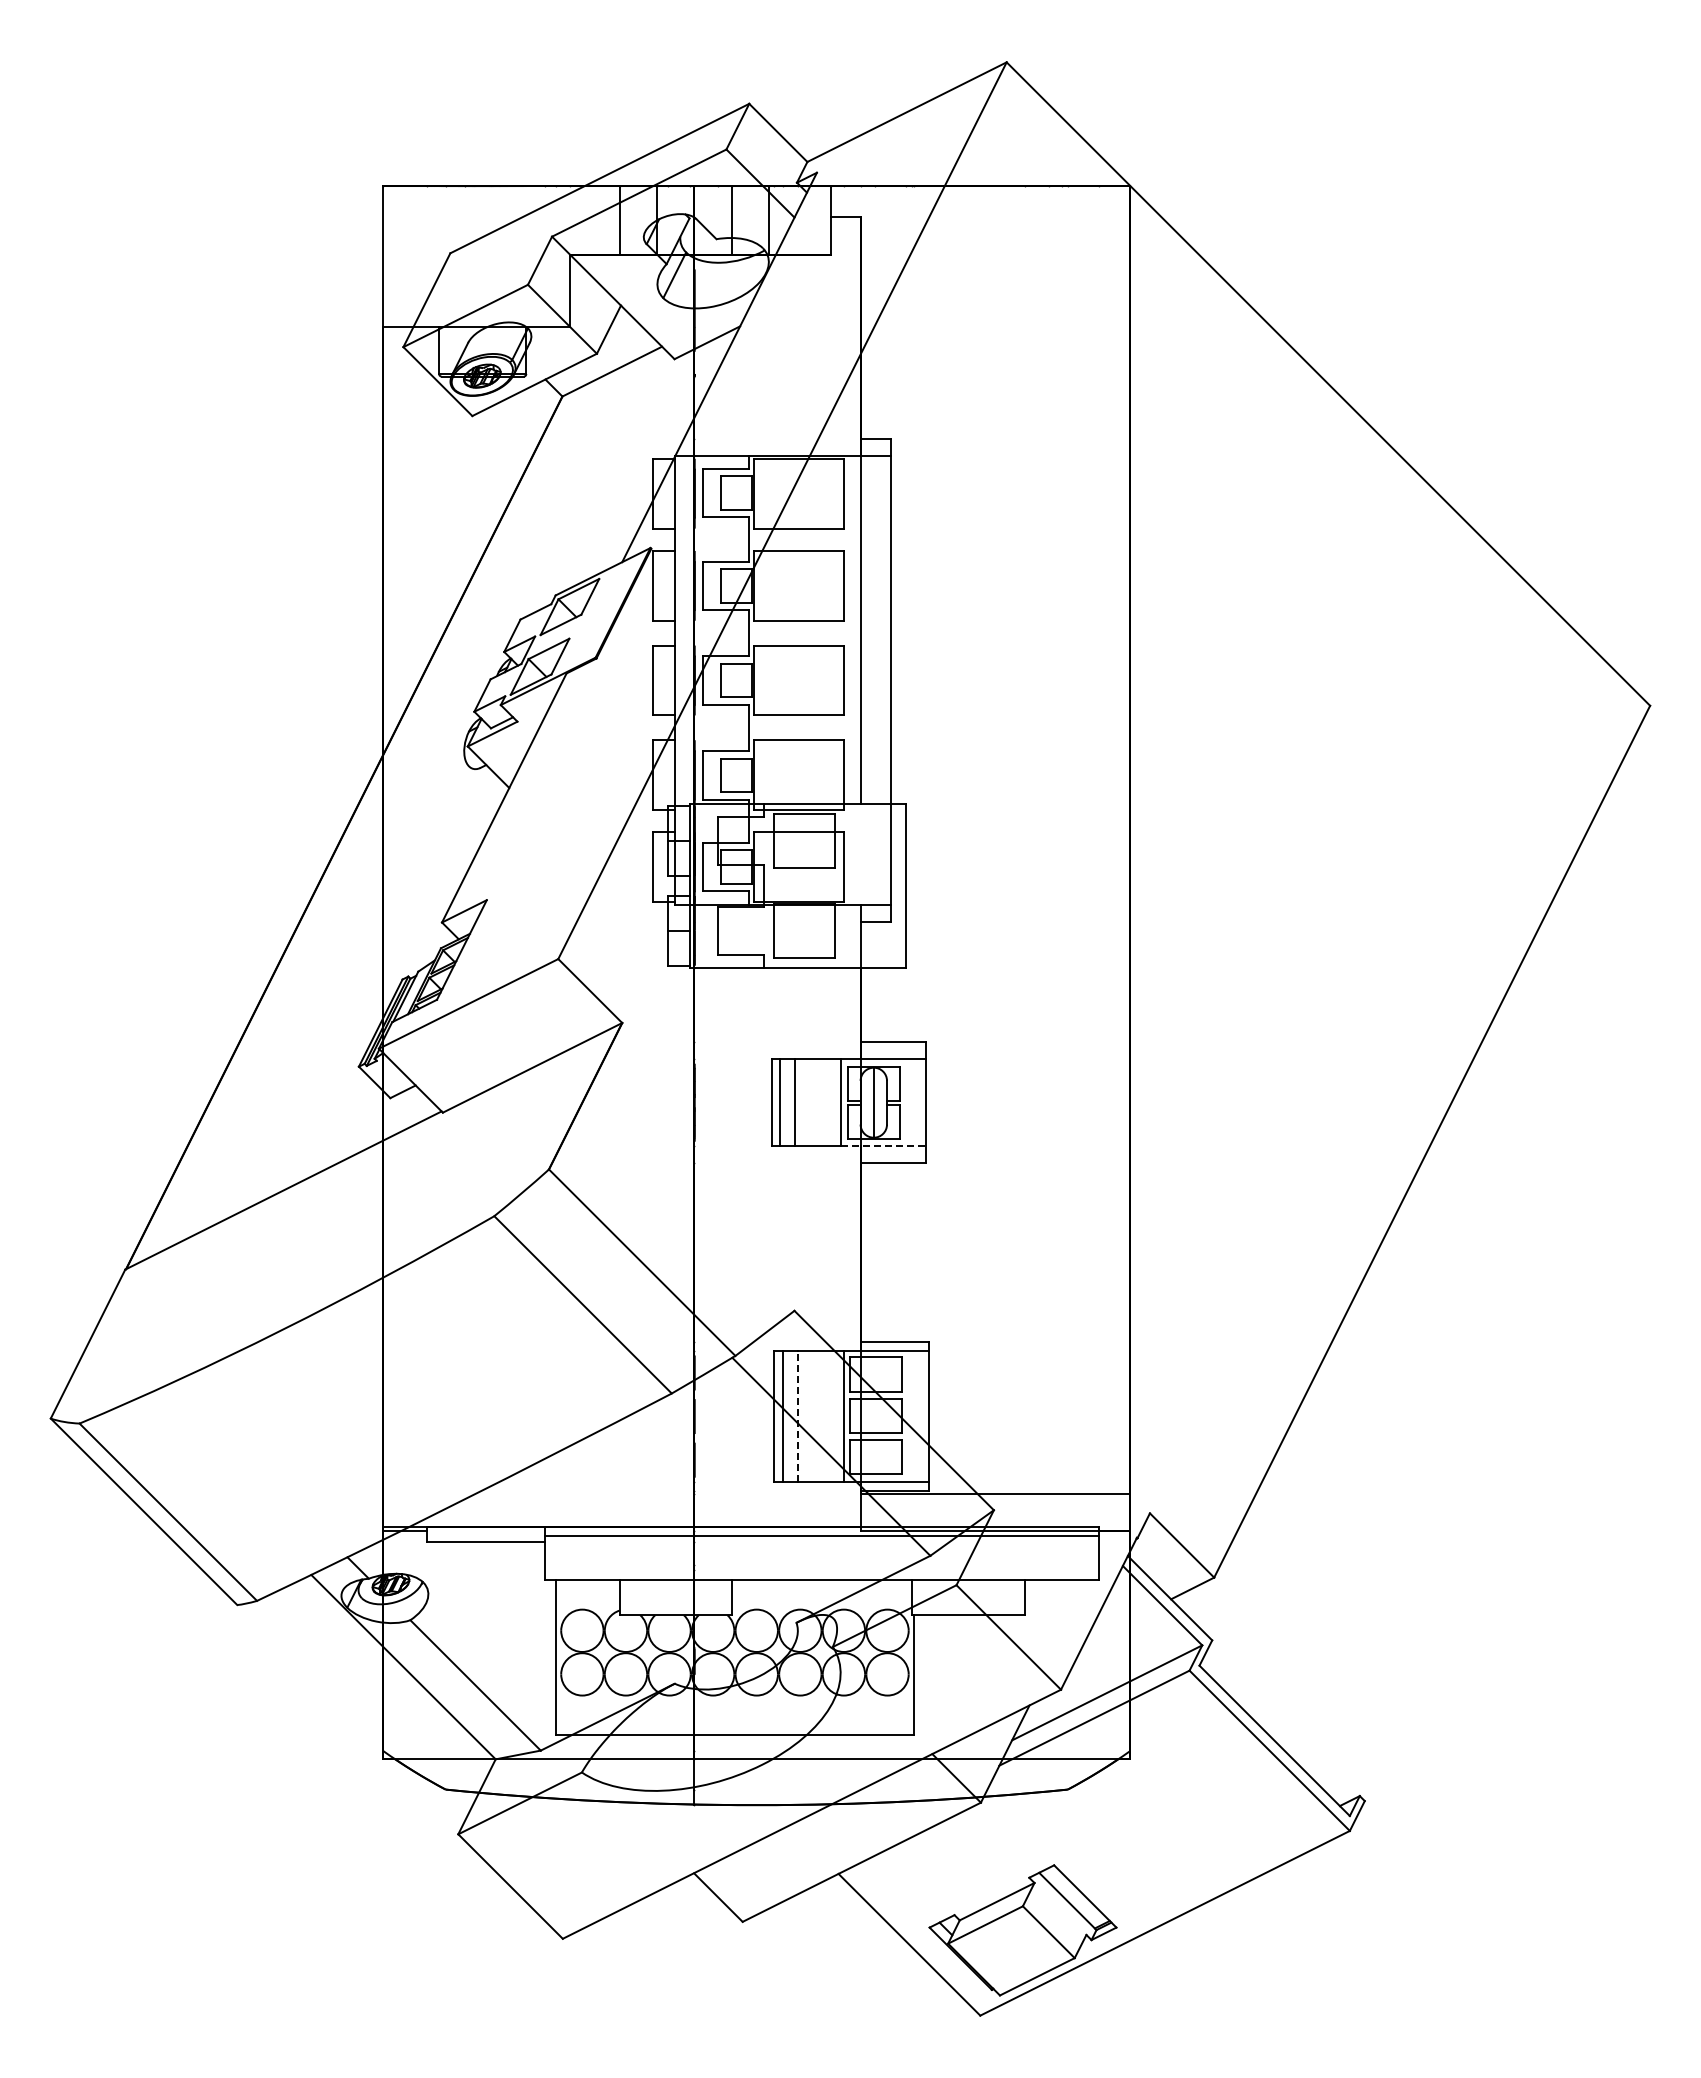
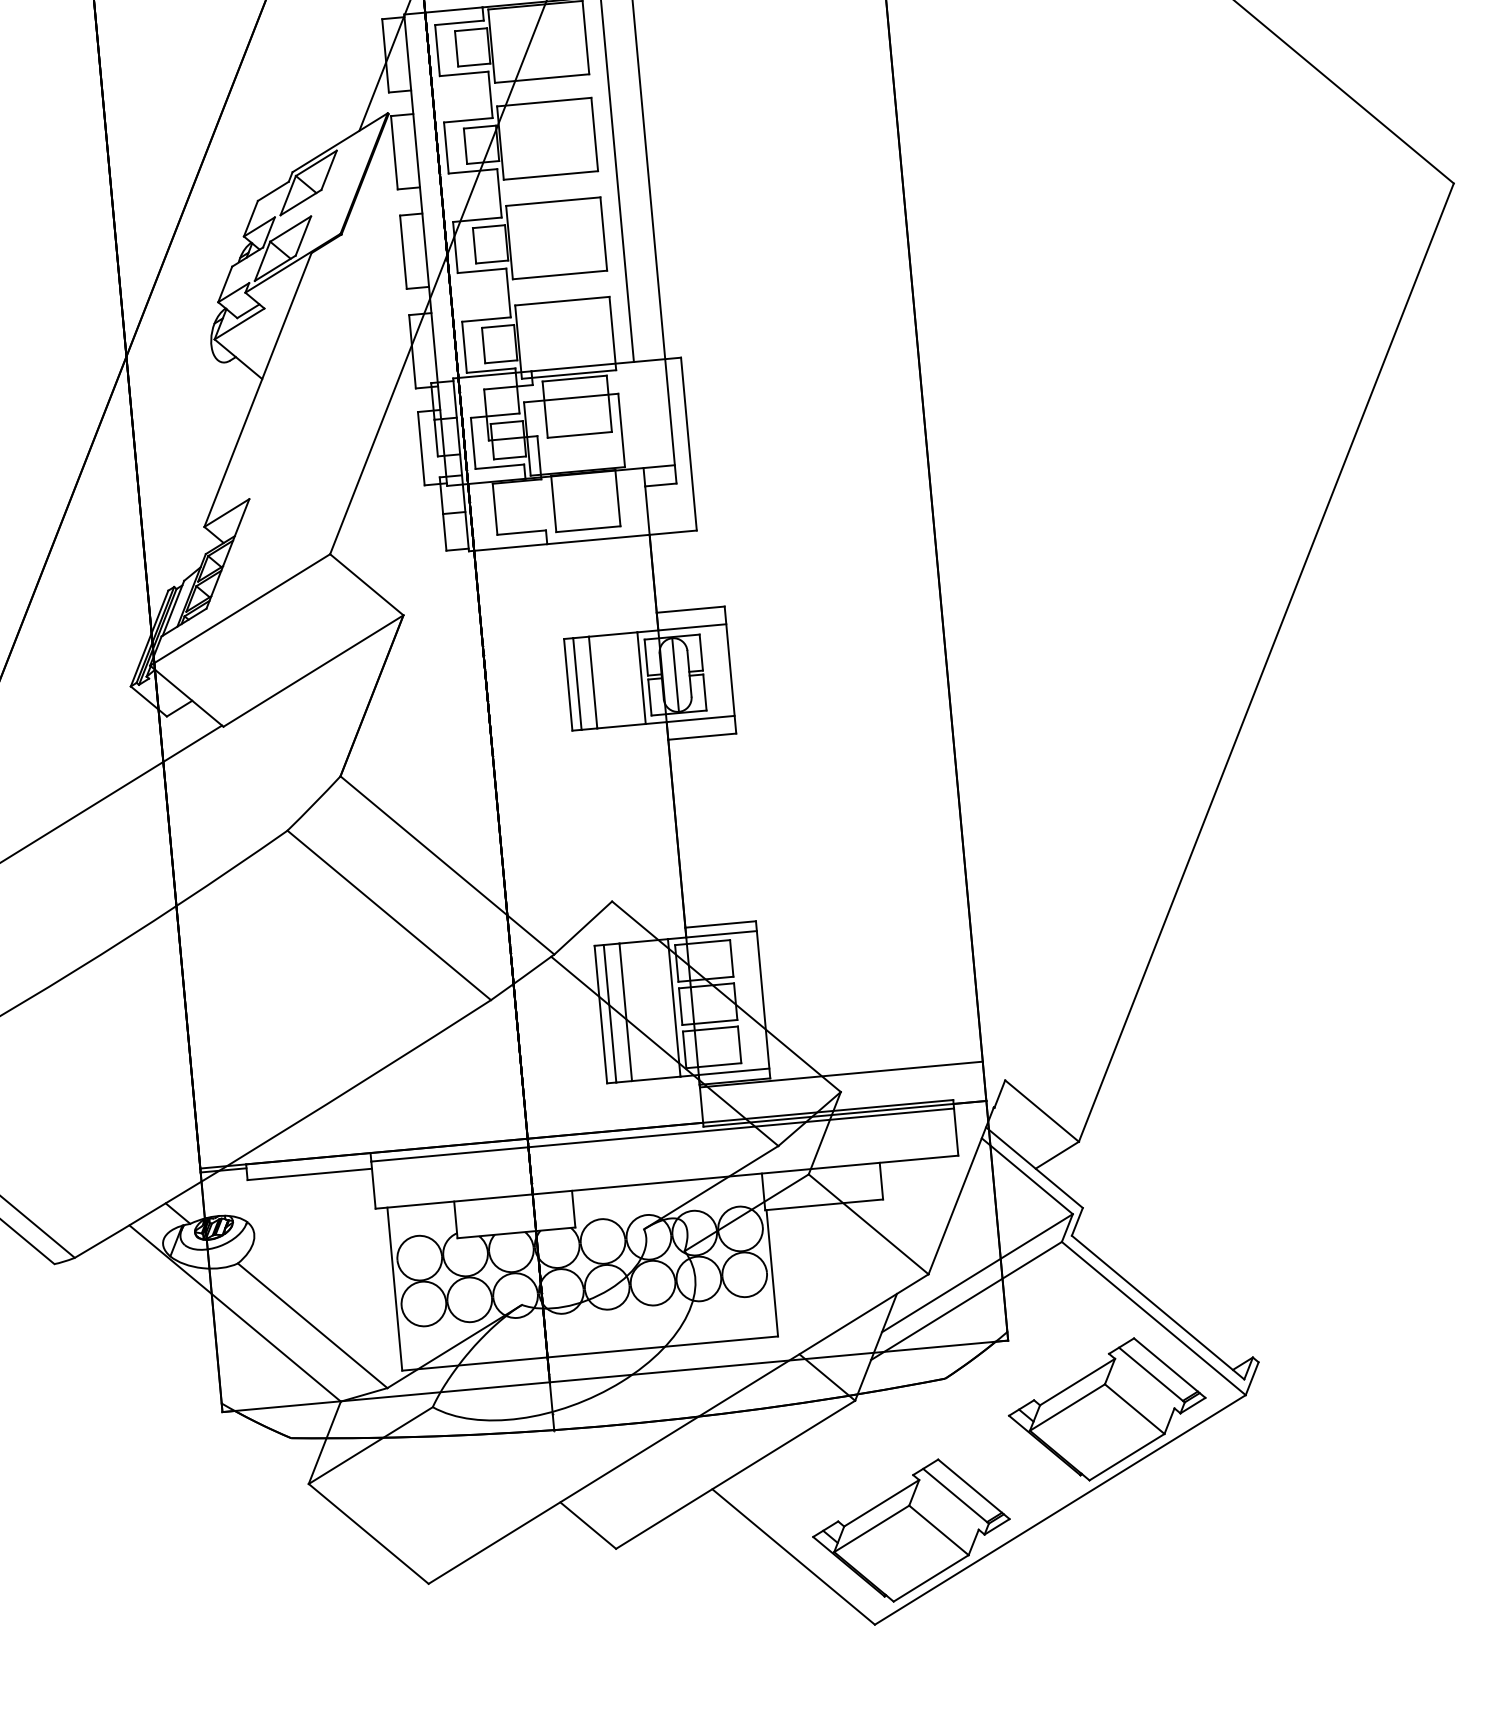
line: (884, 1146) -> (691, 720), dashed -> solid
line: (797, 1416) -> (625, 1012), dashed -> solid
part: (1217, 1832) -> (1106, 1409), added

